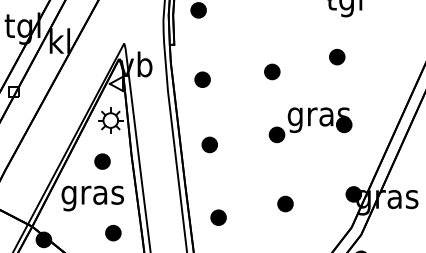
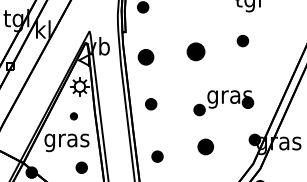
part: (272, 71) -> (196, 51), size x1.6
part: (201, 79) -> (145, 57), size x1.4
part: (310, 125) -> (223, 103), moved
part: (101, 161) -> (73, 116), size x0.6
part: (285, 203) -> (205, 146), size x1.4

